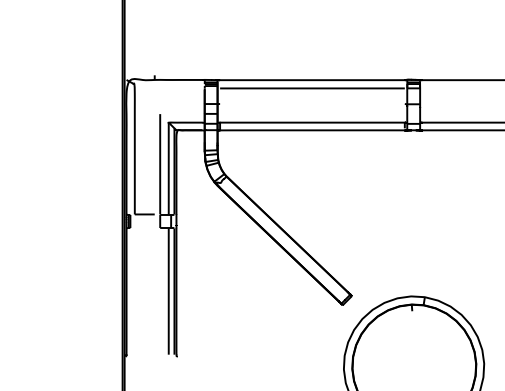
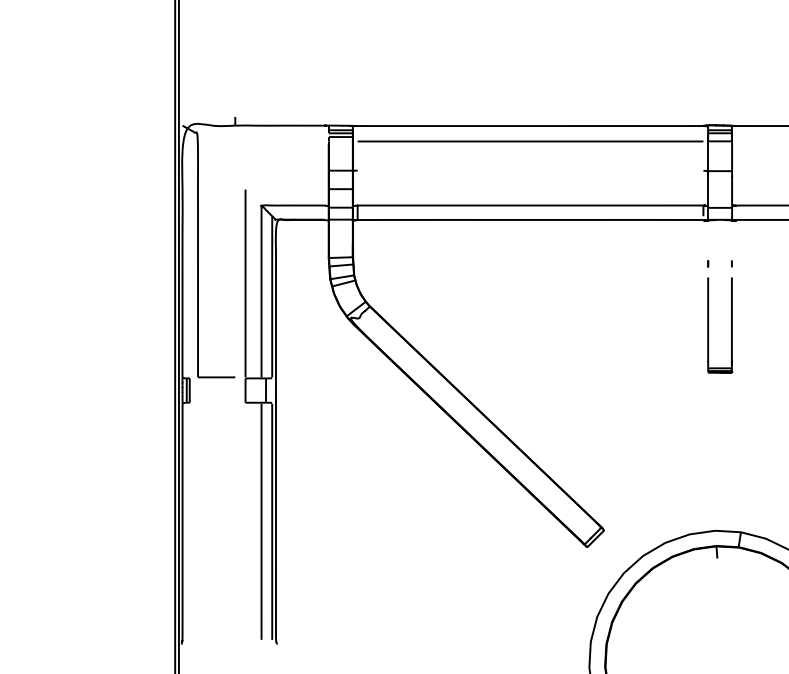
part: (413, 181) -> (719, 315), added

